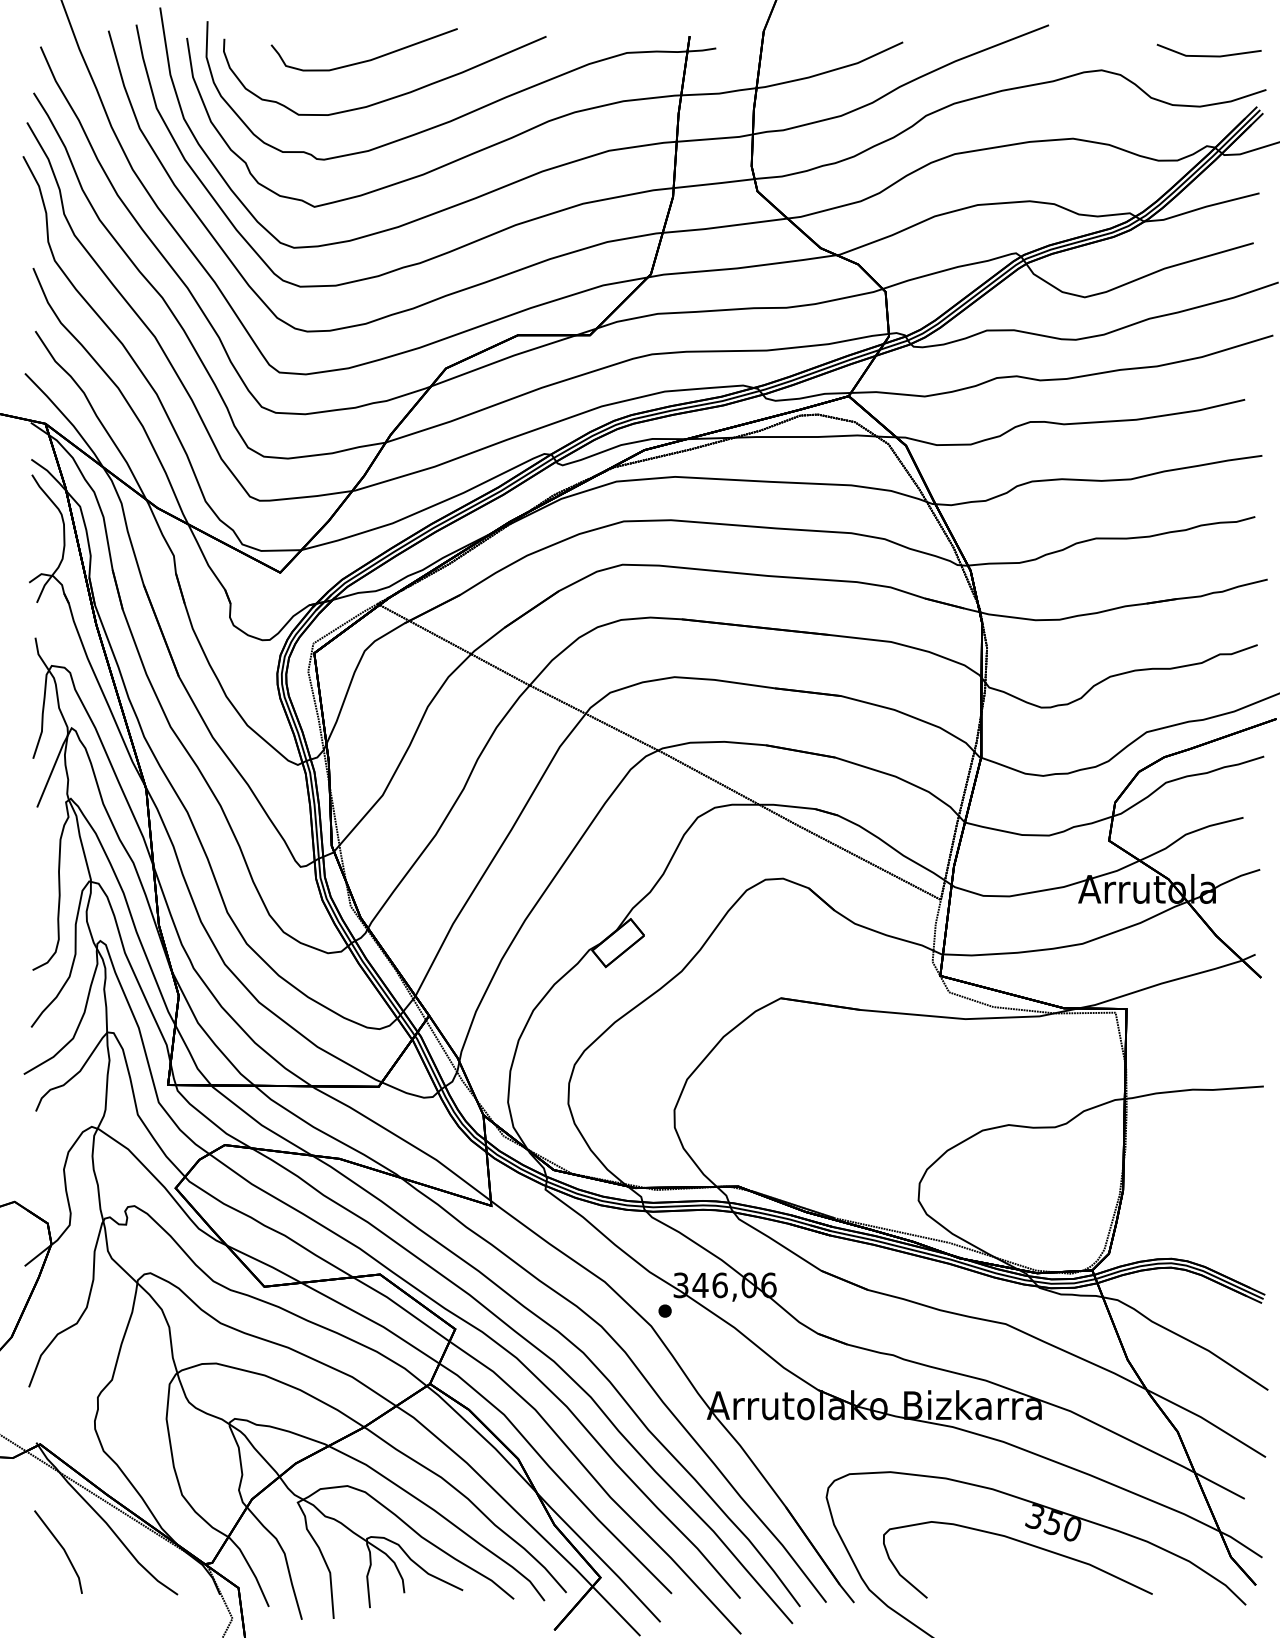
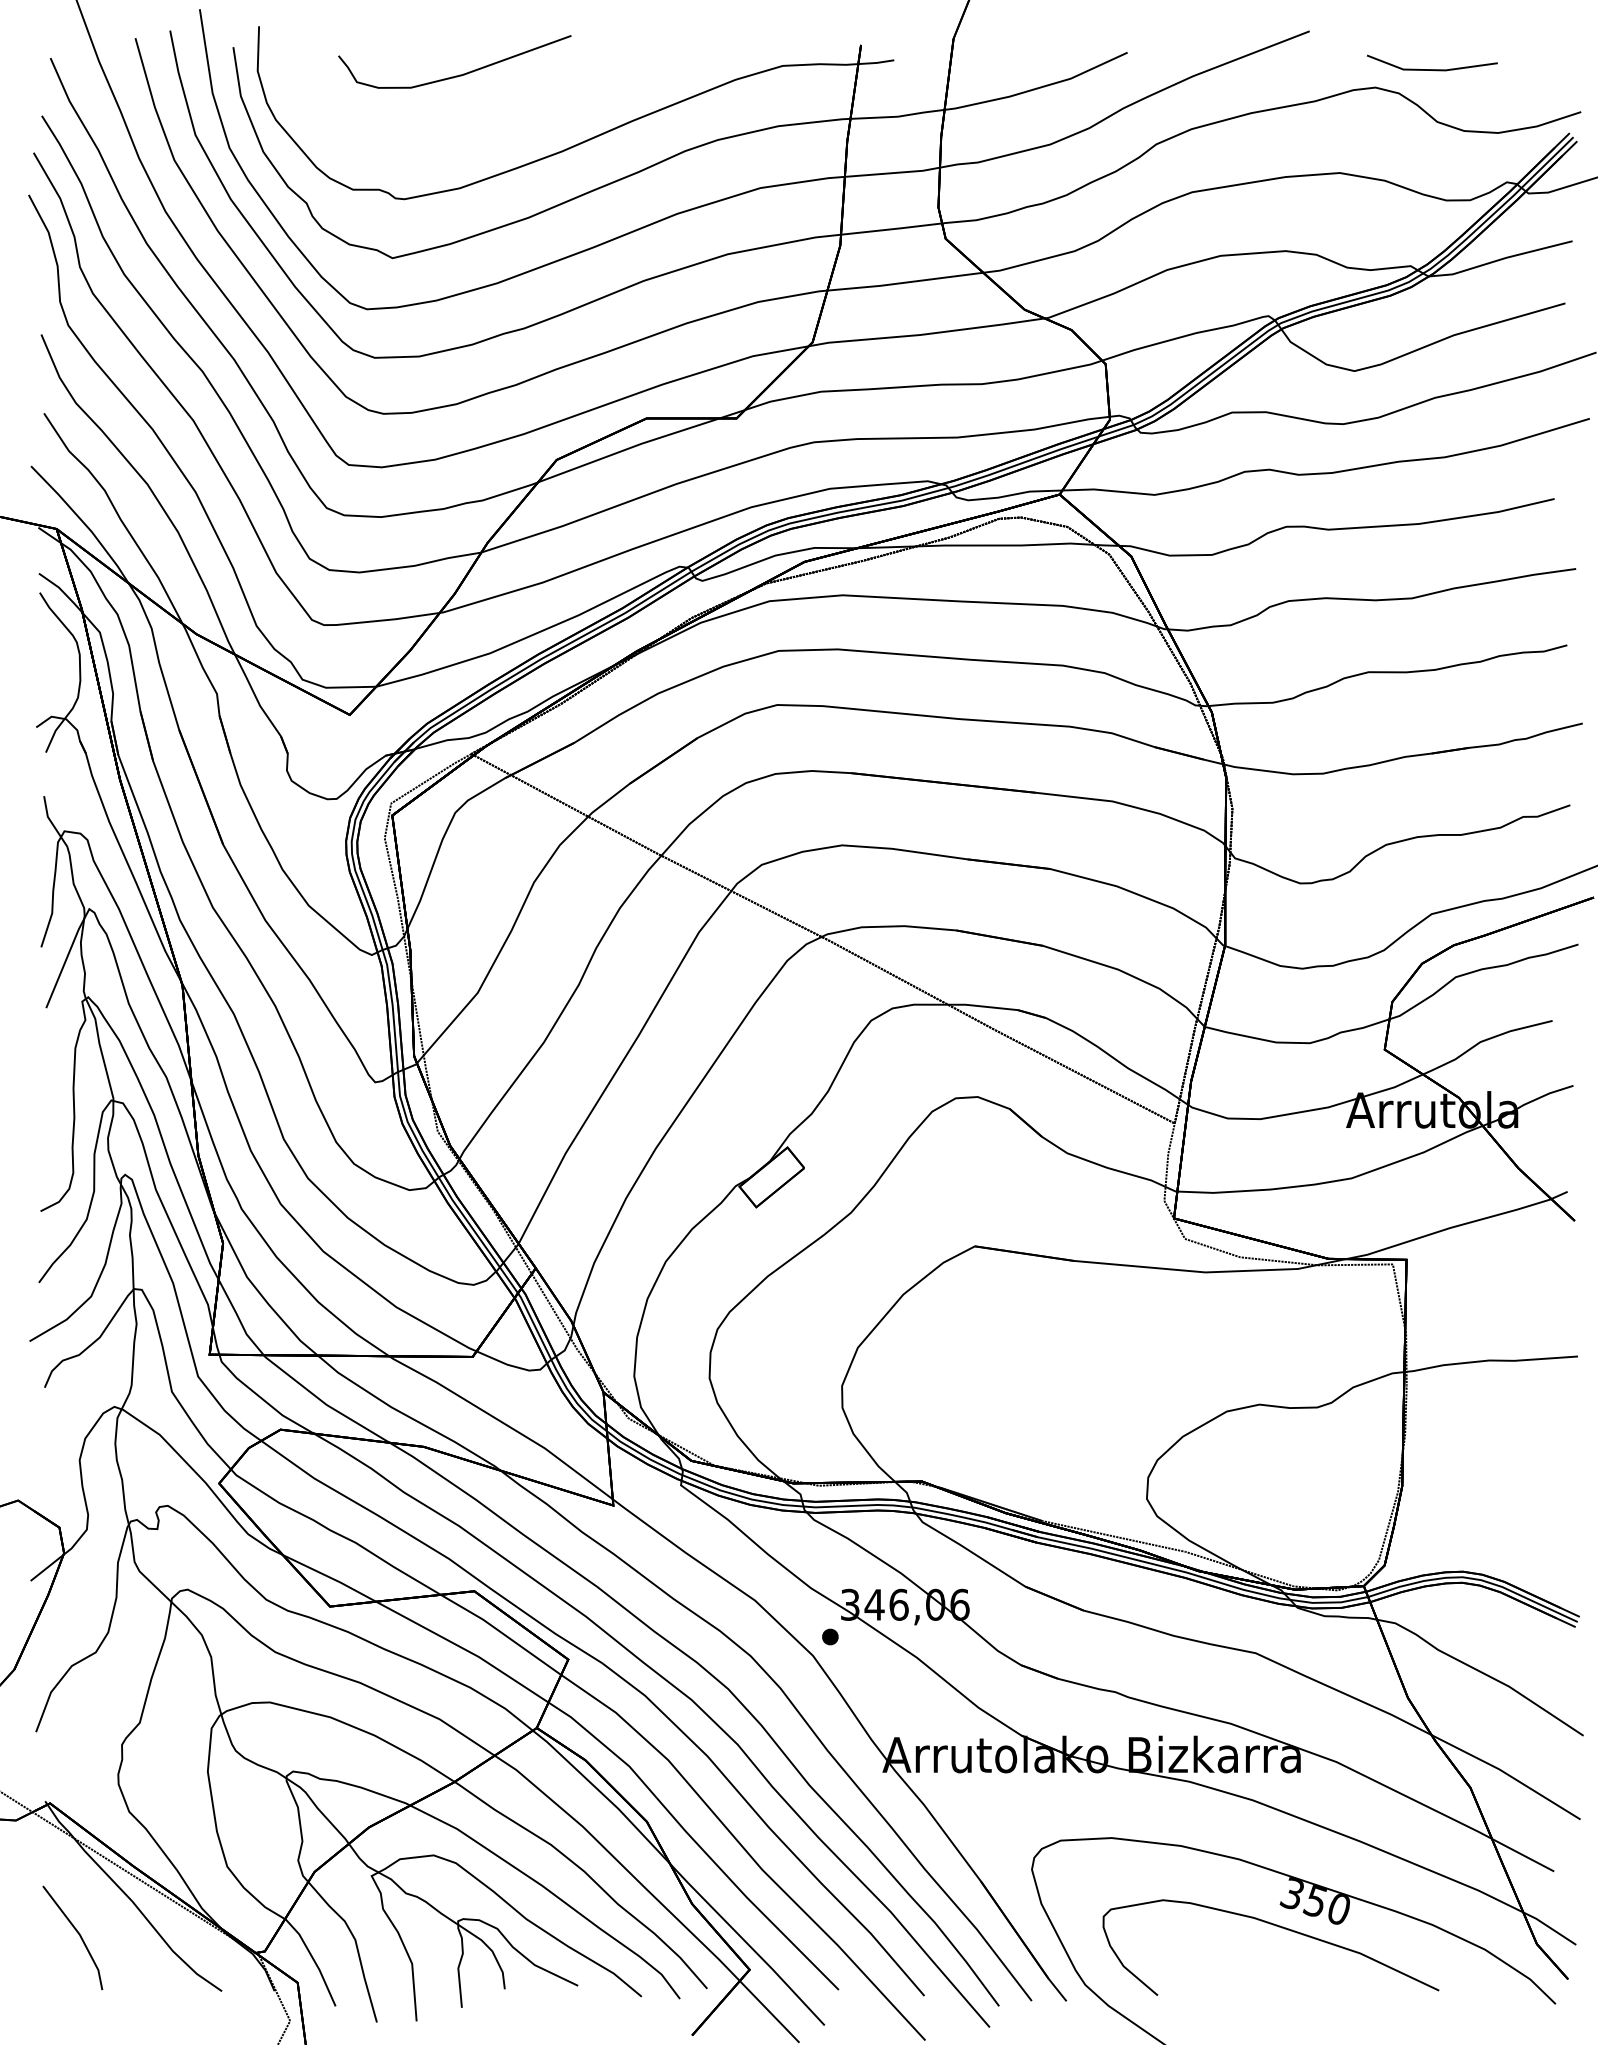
line: (1208, 55) -> (1431, 69), moved
curve: (391, 97) -> (488, 121), removed

